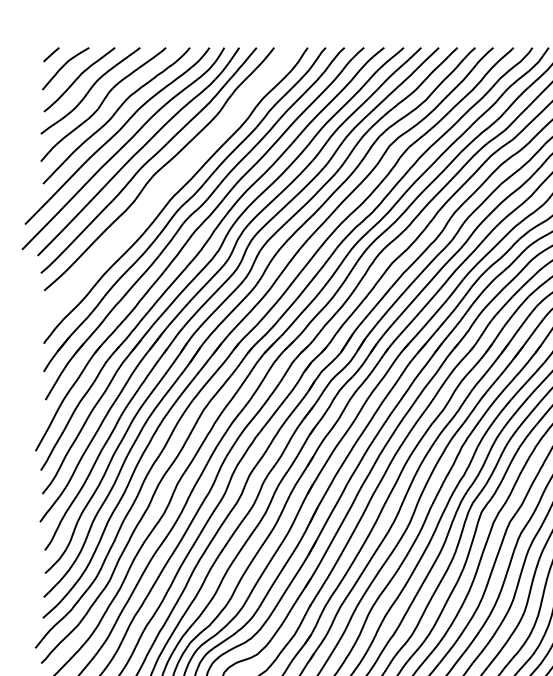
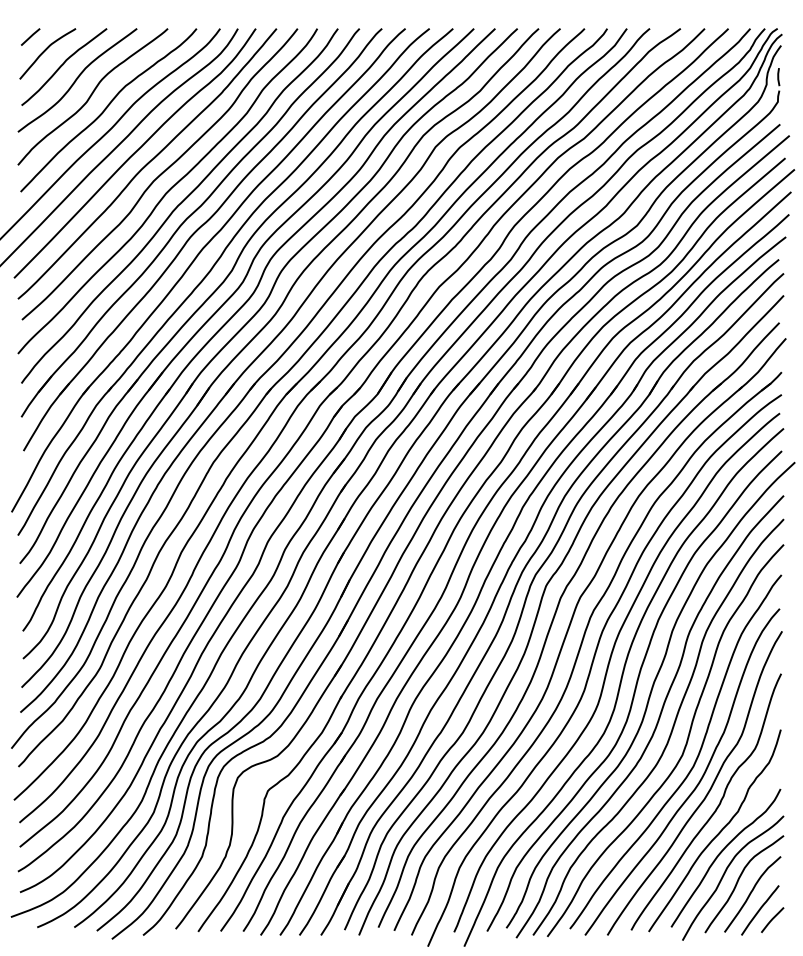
curve: (165, 183) -> (167, 191), added

